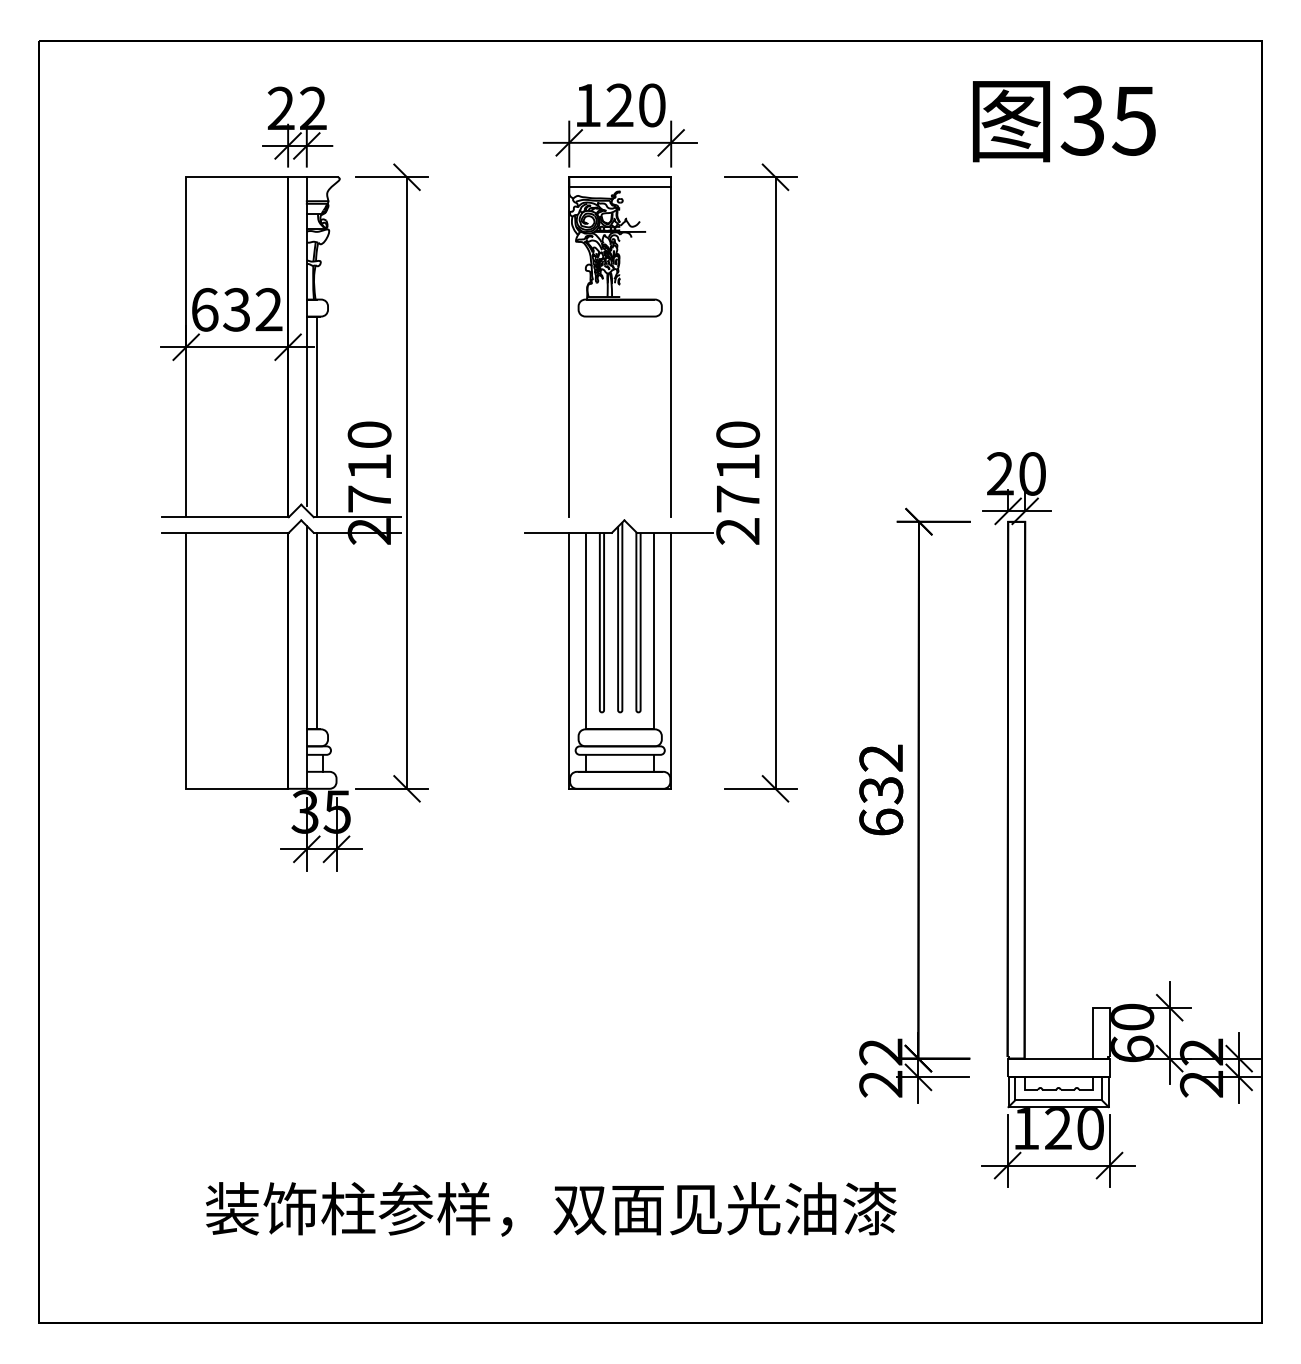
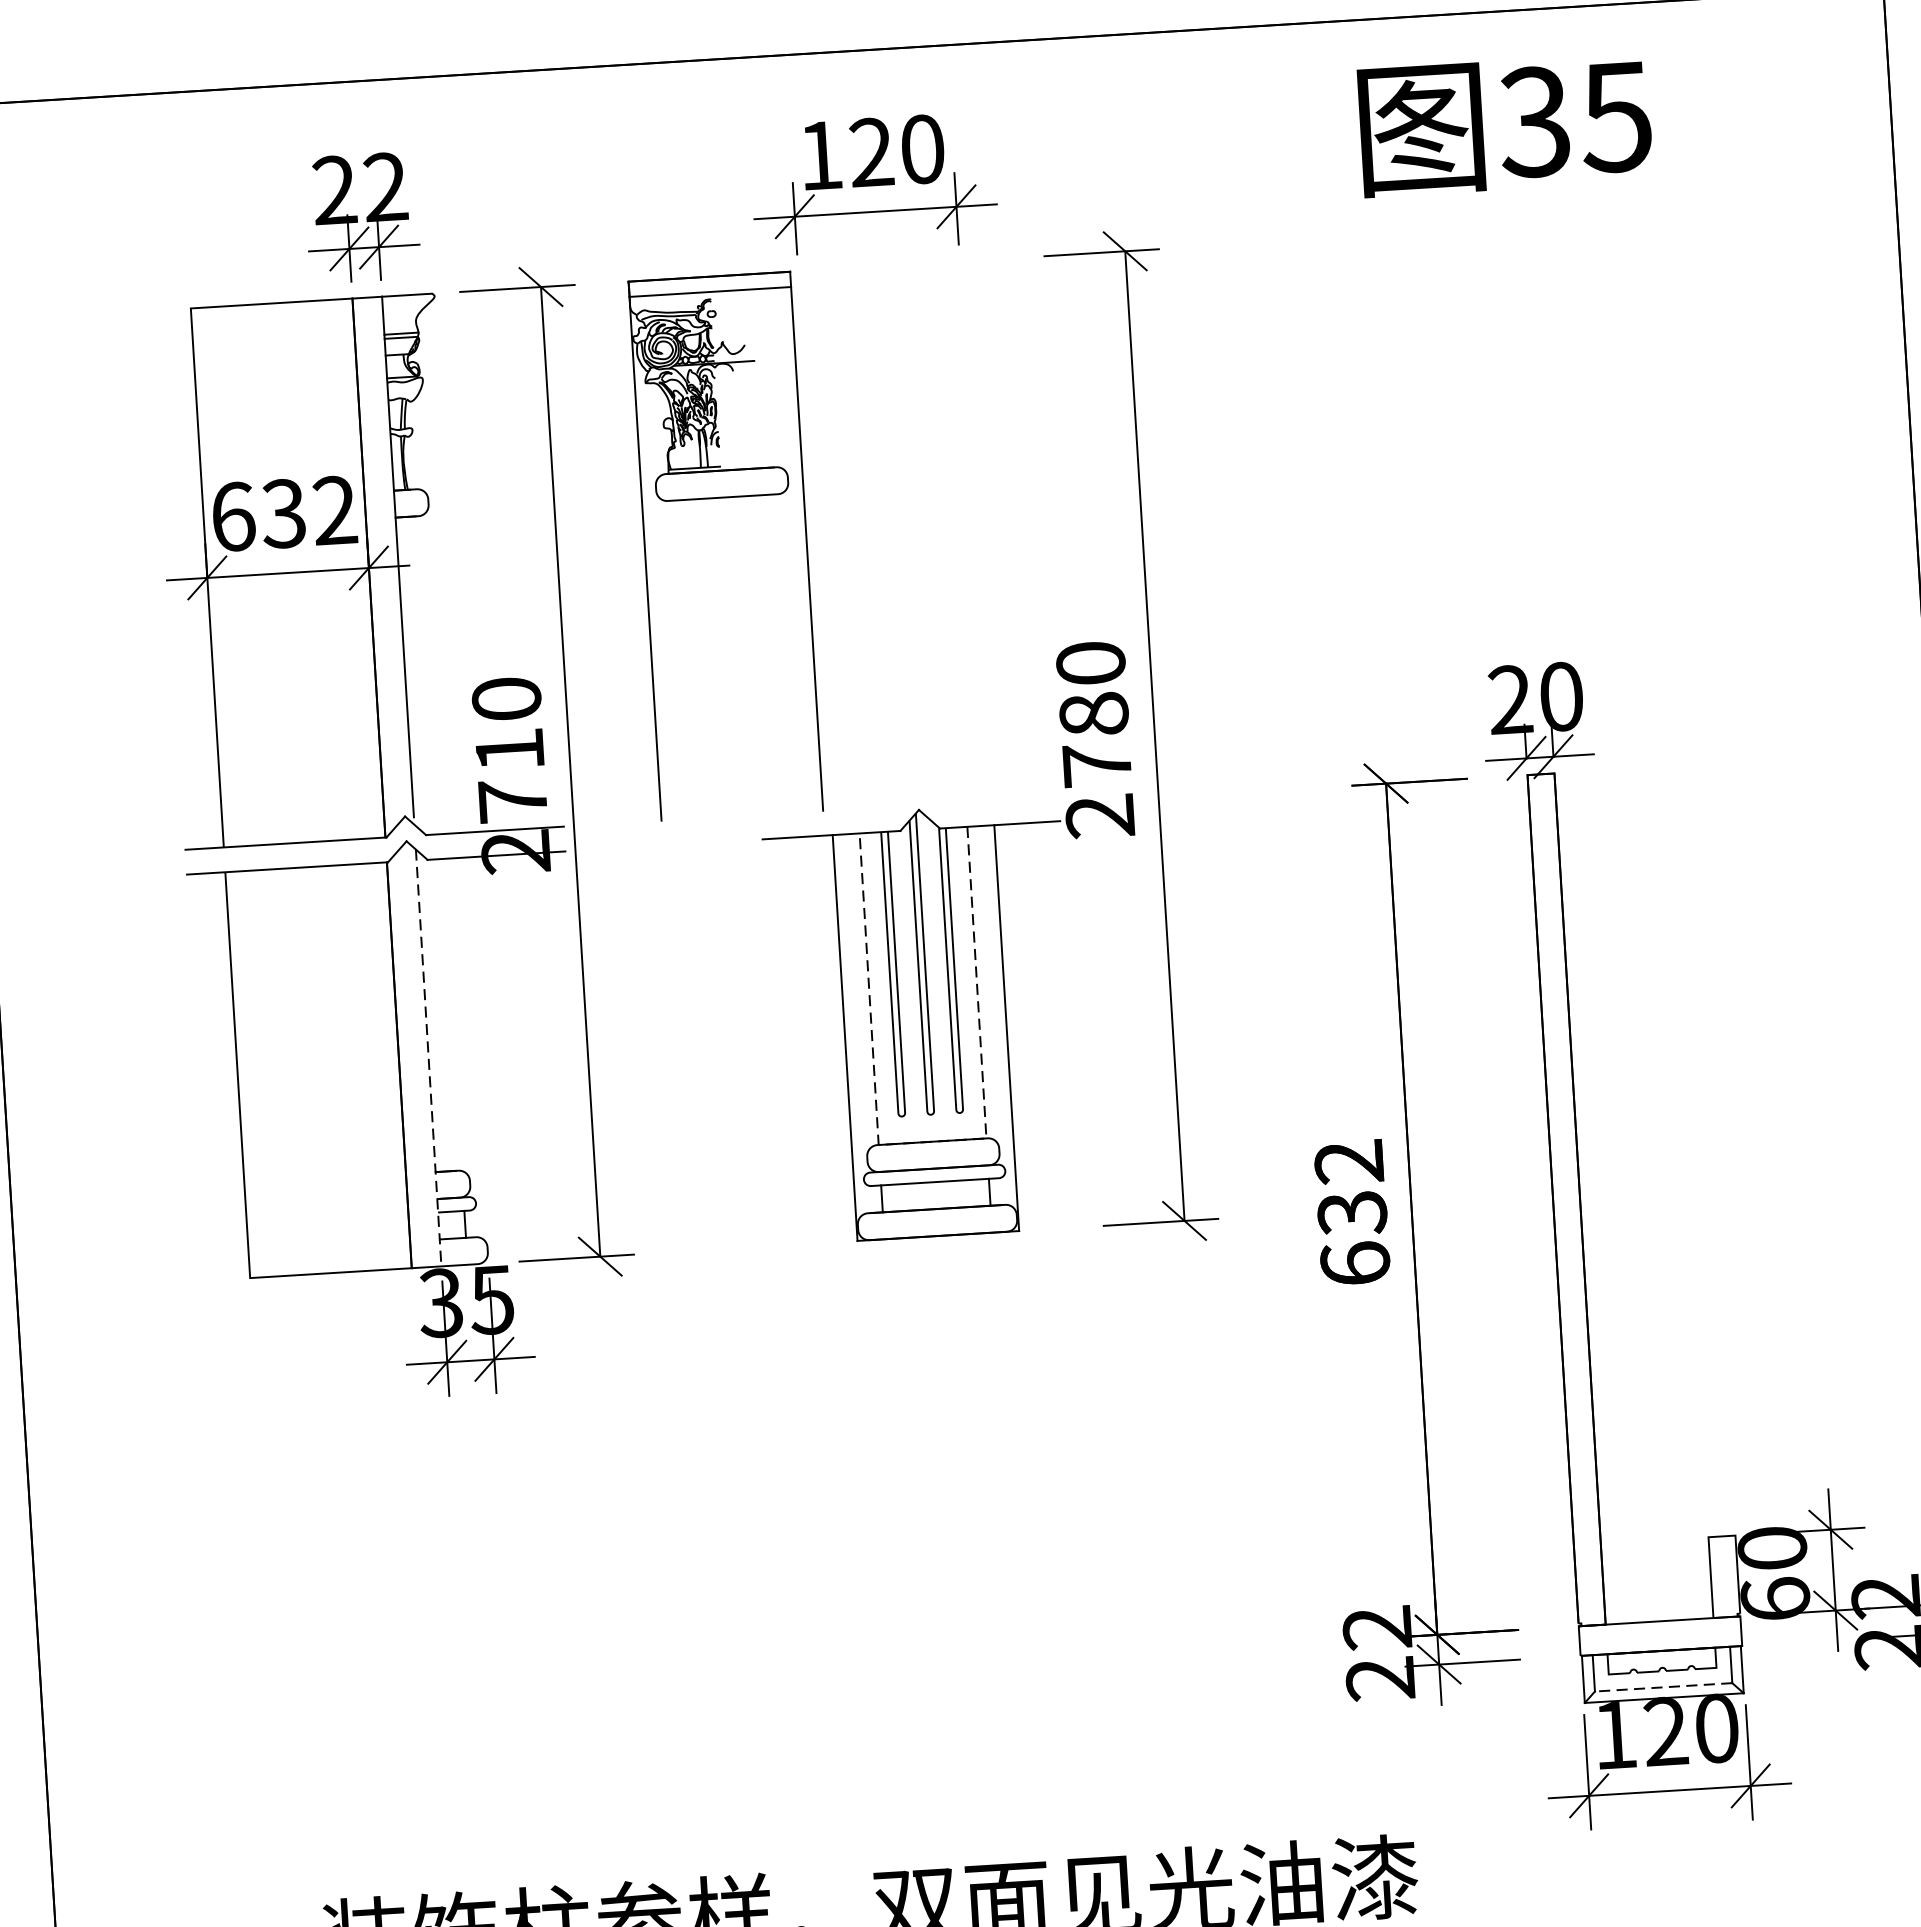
text: (1064, 121) -> (1505, 124), moved
part: (619, 317) -> (721, 499), moved
line: (317, 416) -> (422, 675), removed
text: (738, 466) -> (1094, 713), 2710 -> 2780
line: (317, 630) -> (442, 1014), removed
line: (306, 657) -> (428, 1058), solid -> dashed
line: (620, 729) -> (933, 1141), solid -> dashed
line: (1058, 1100) -> (1663, 1687), solid -> dashed

